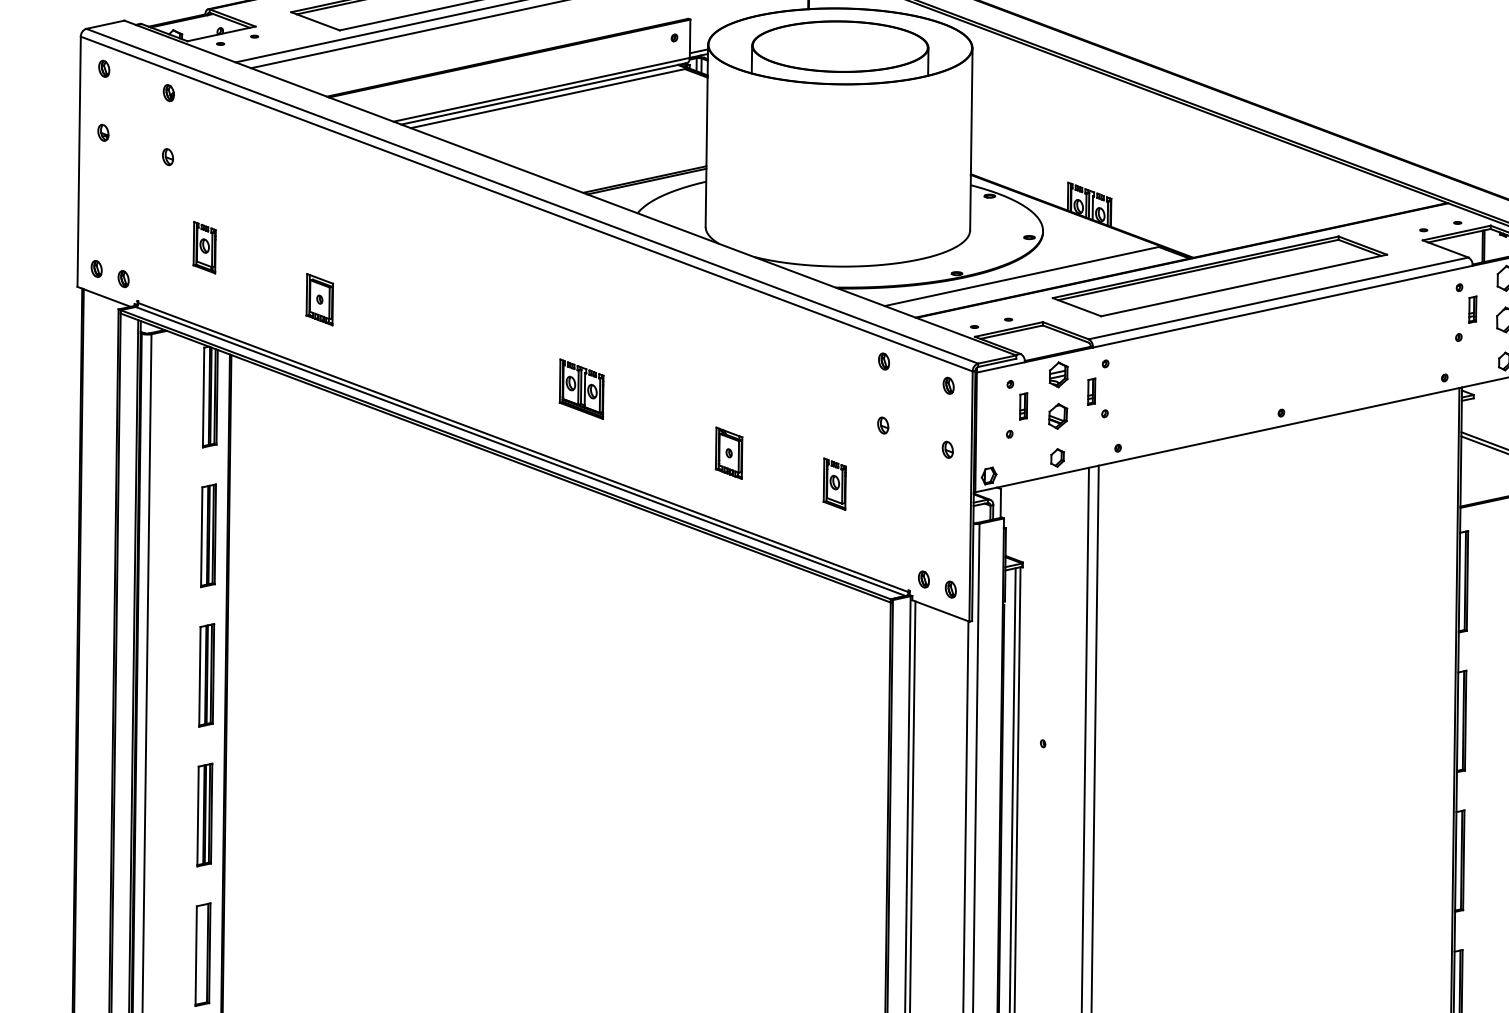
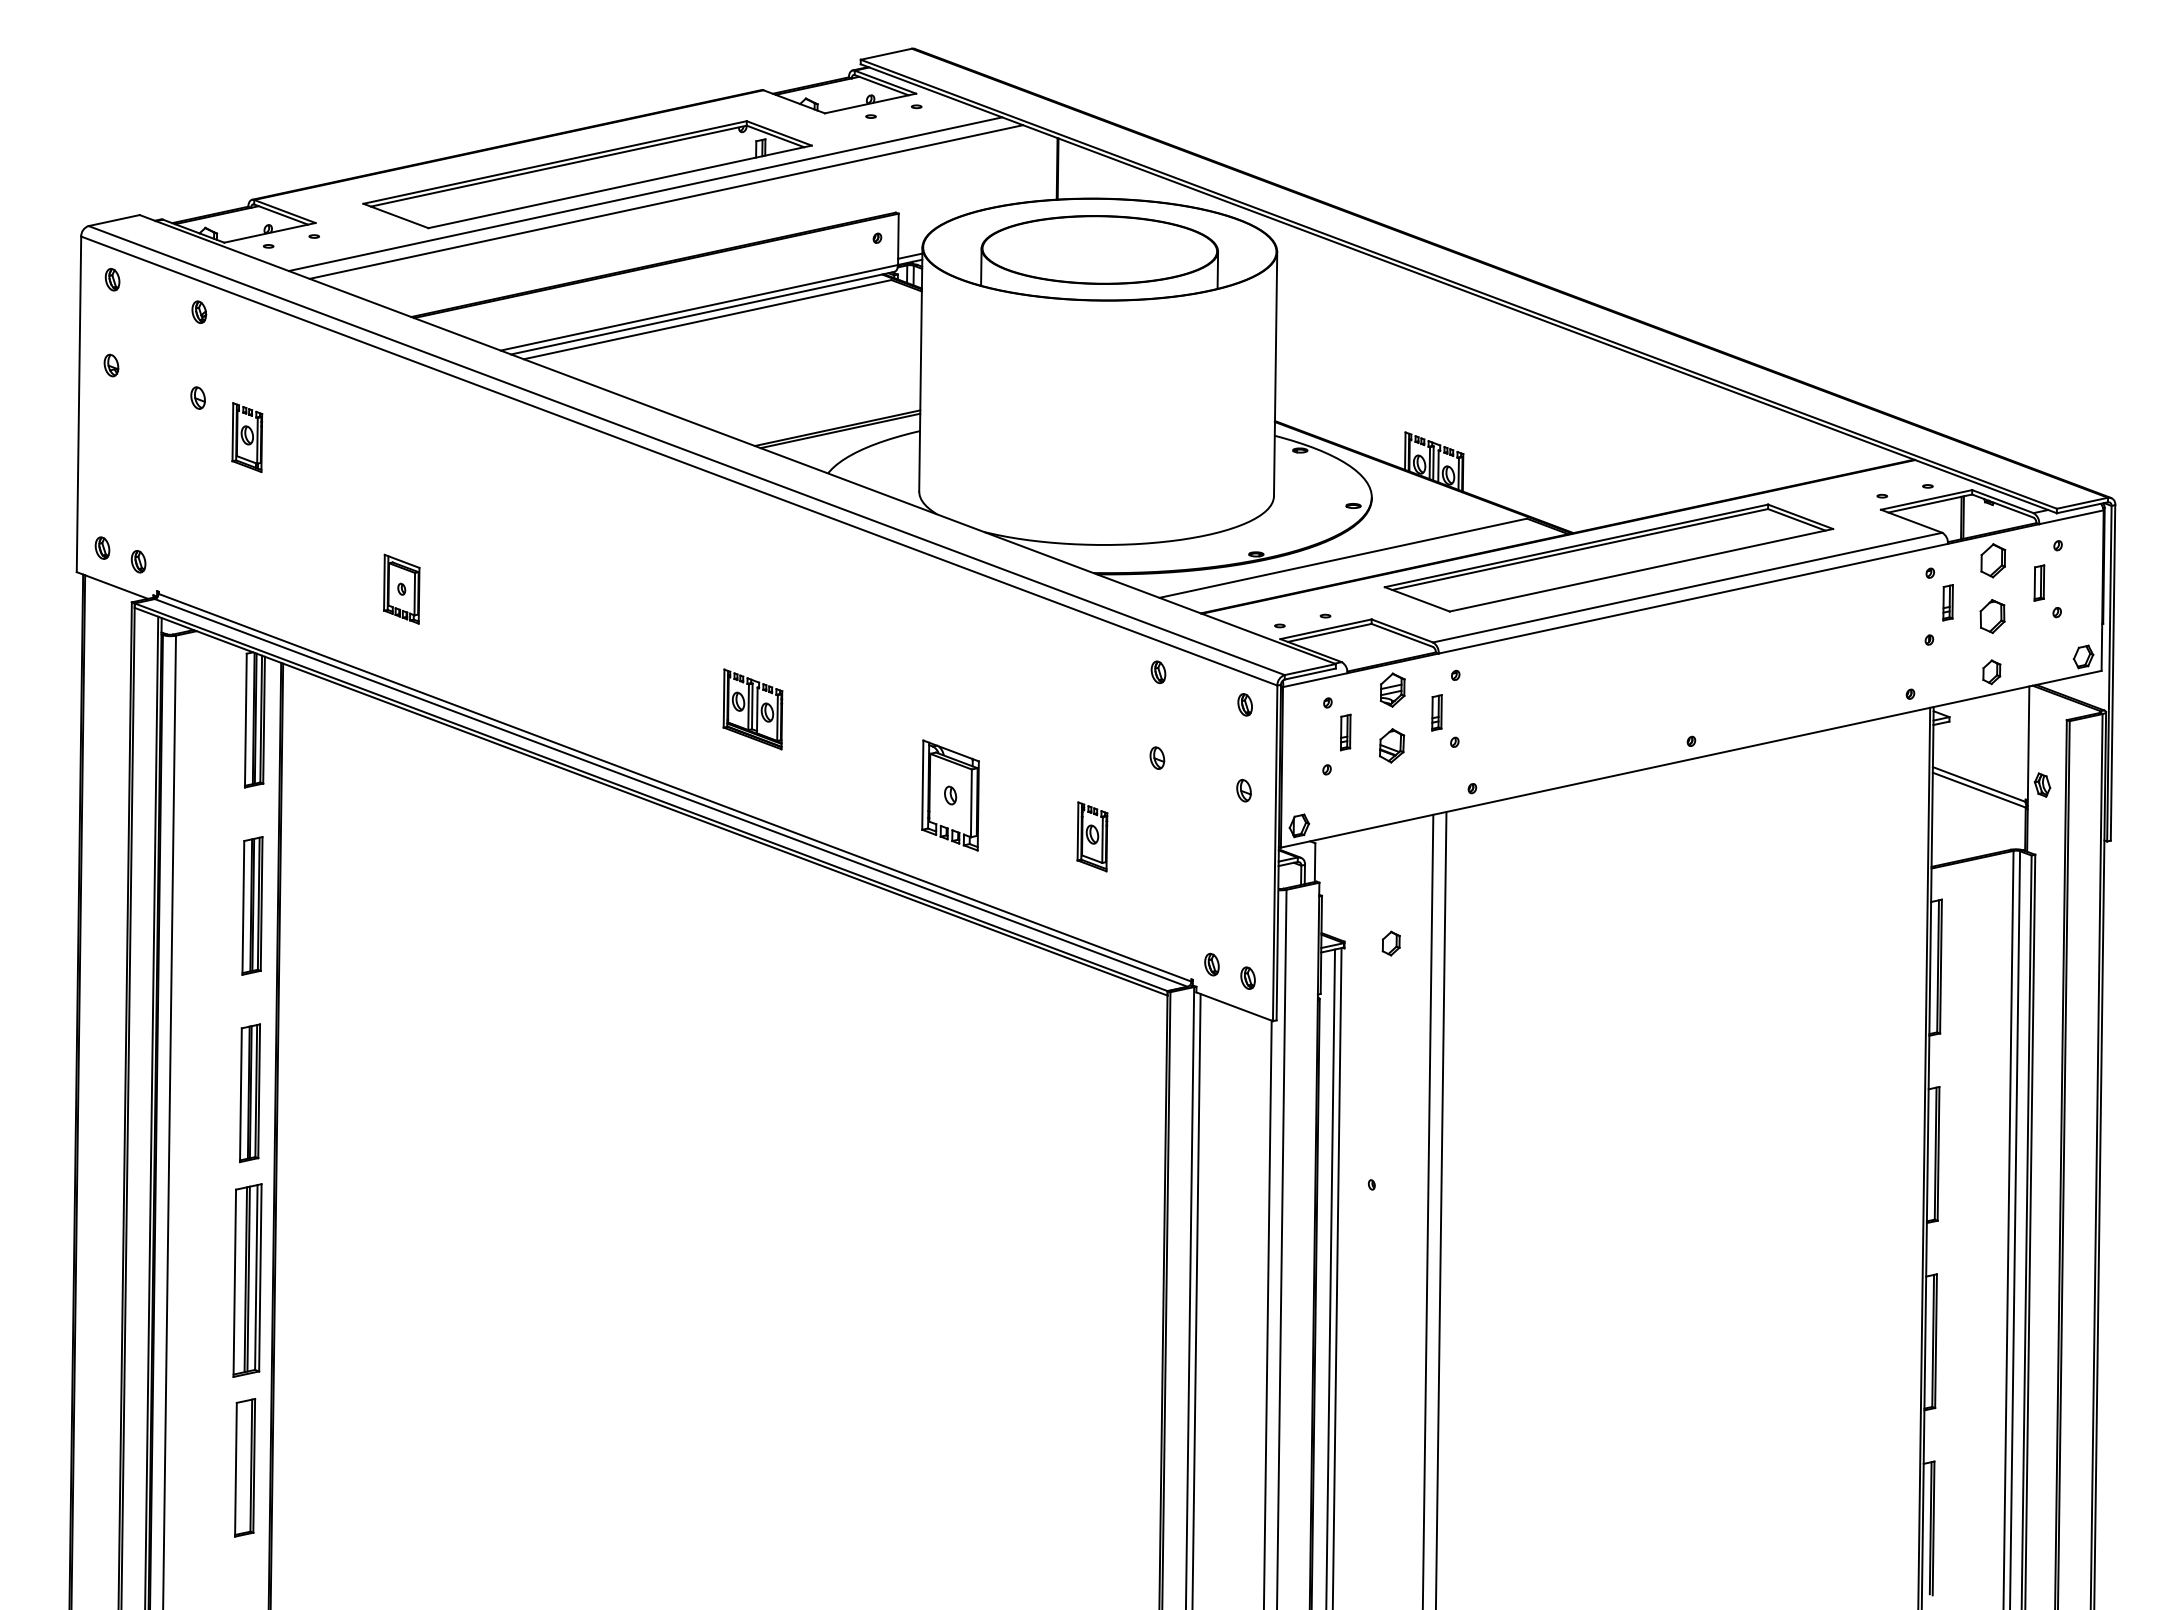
part: (204, 247) -> (247, 437), moved
part: (728, 452) -> (950, 794), size x1.6
part: (1057, 457) -> (1390, 943), moved
part: (204, 815) -> (247, 1280), size x1.4

